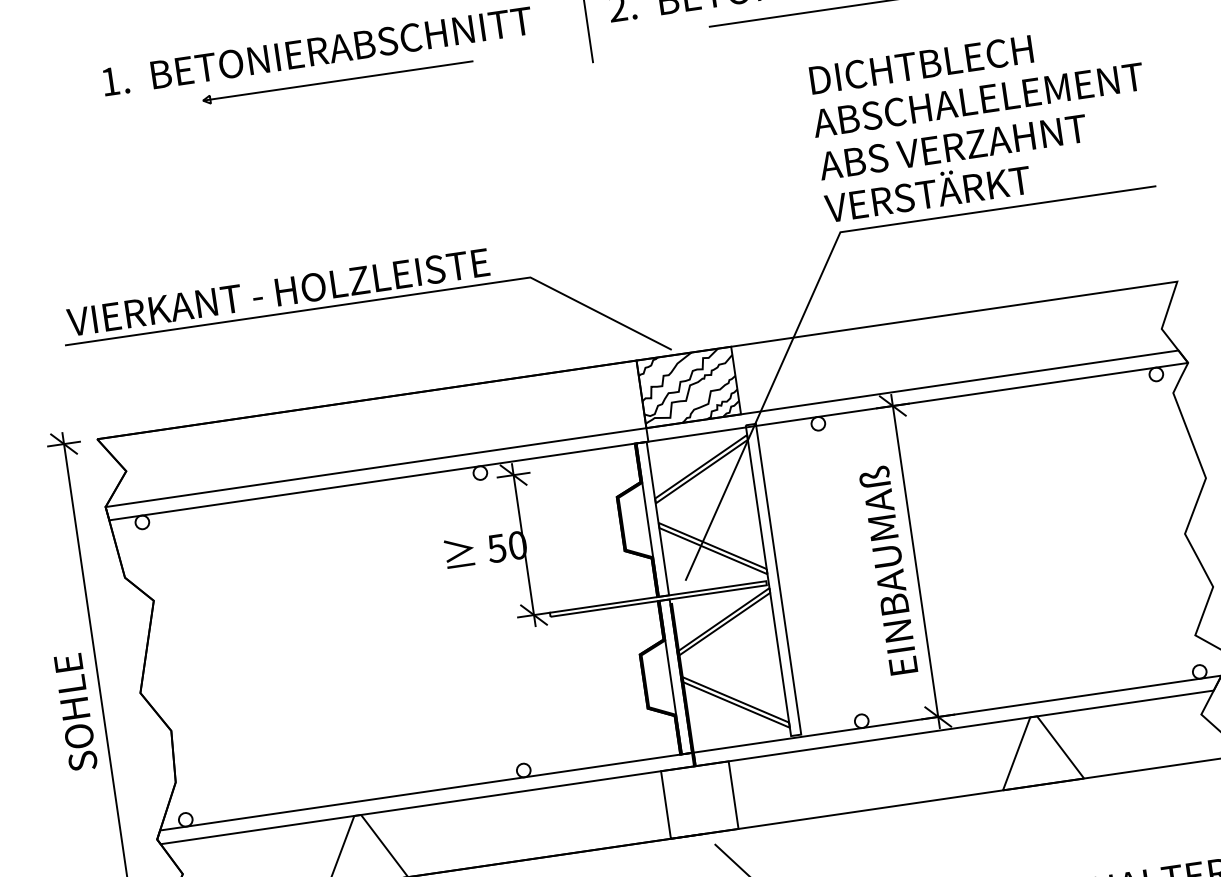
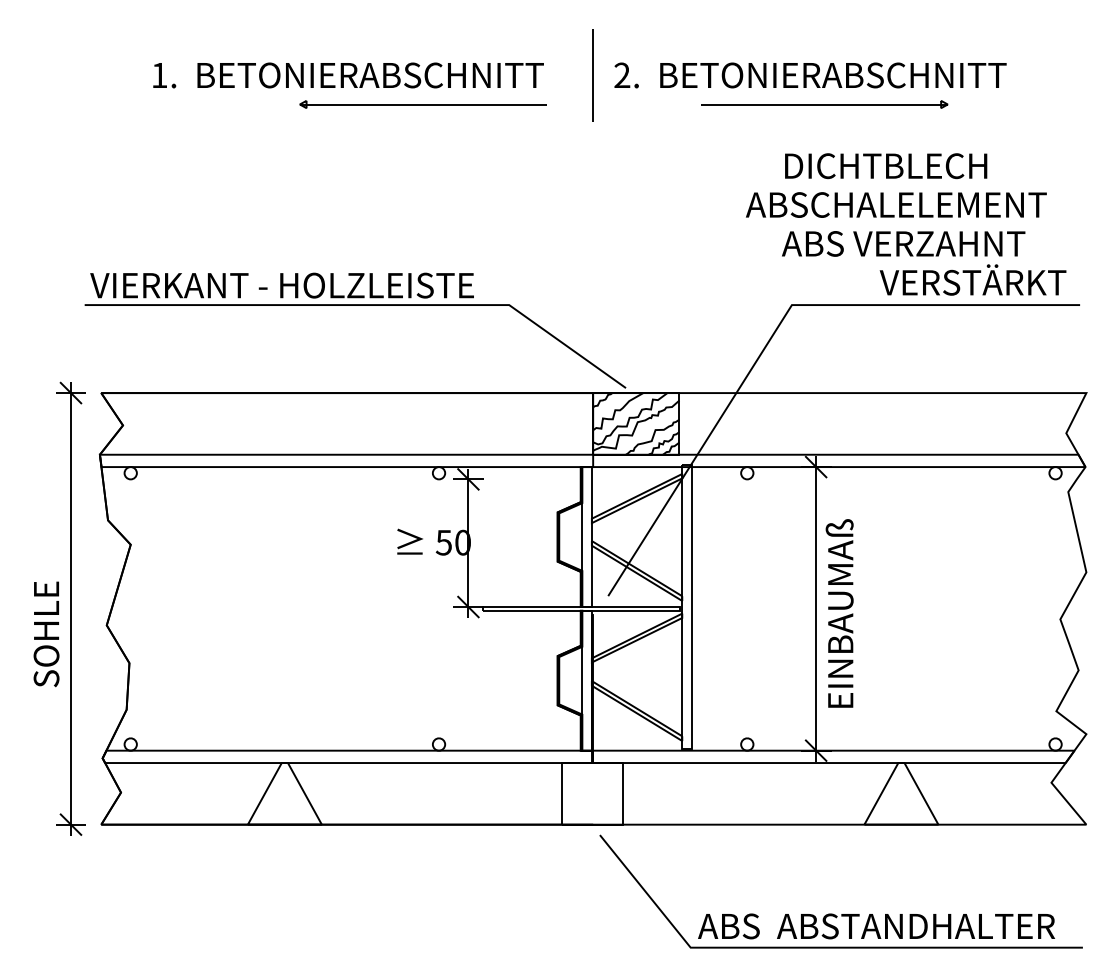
part: (337, 81) -> (422, 104), moved
text: (978, 99) -> (896, 204), moved
text: (926, 191) -> (972, 279), moved
text: (888, 570) -> (839, 613), moved

